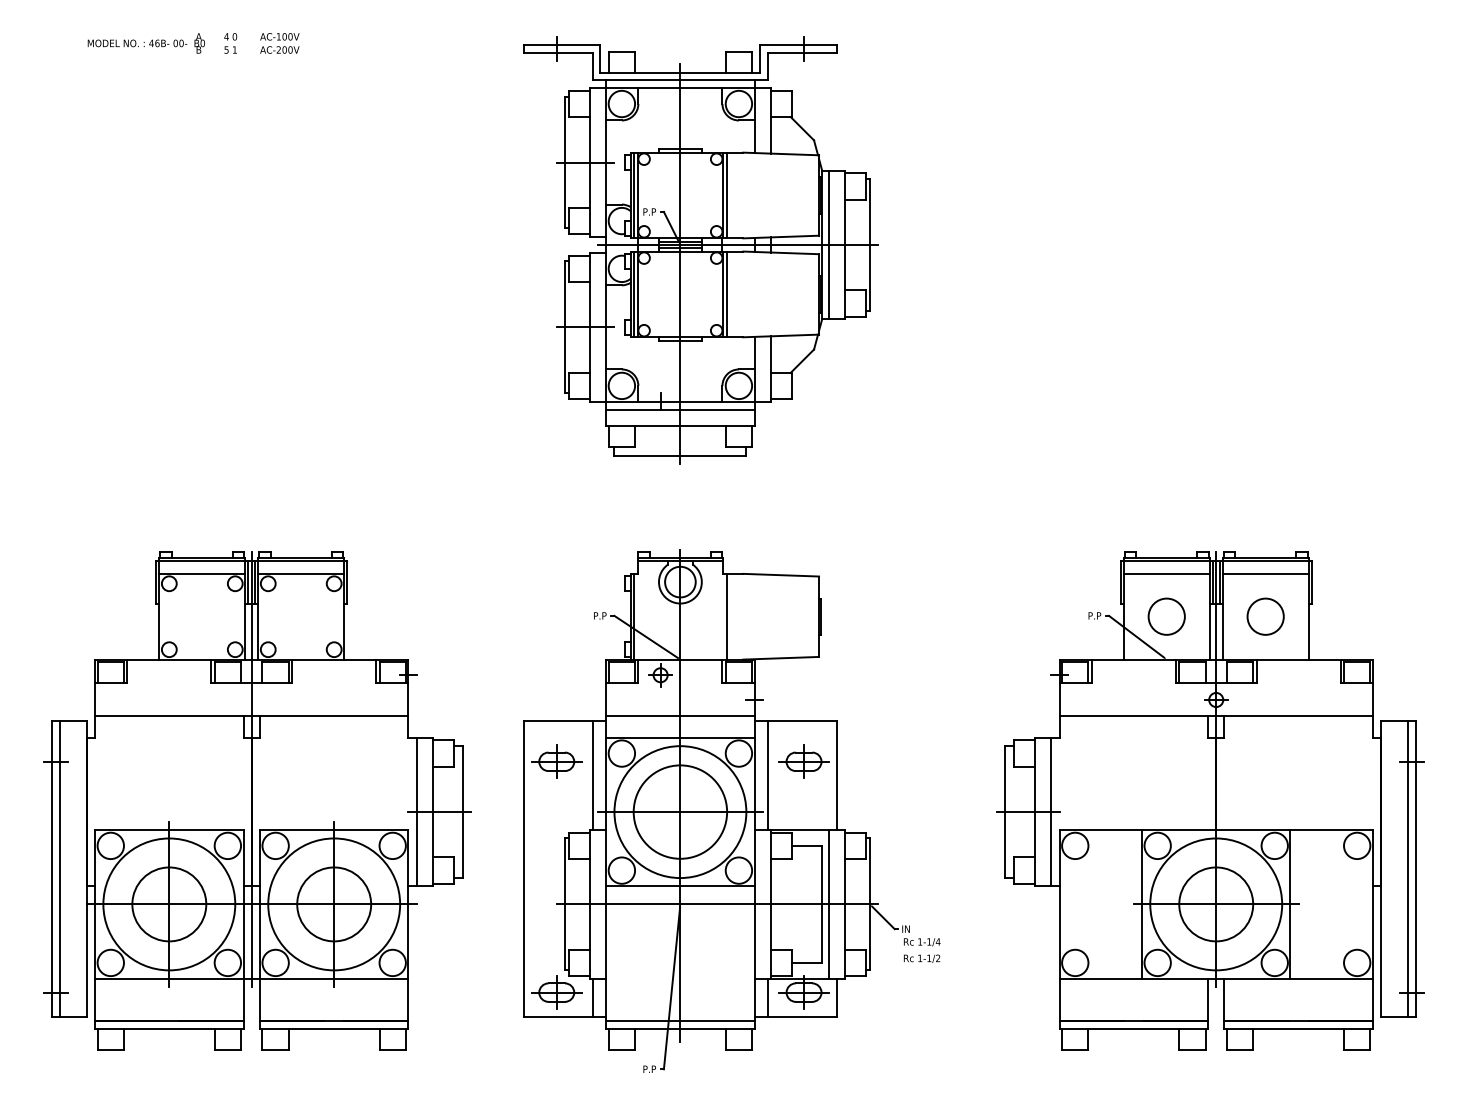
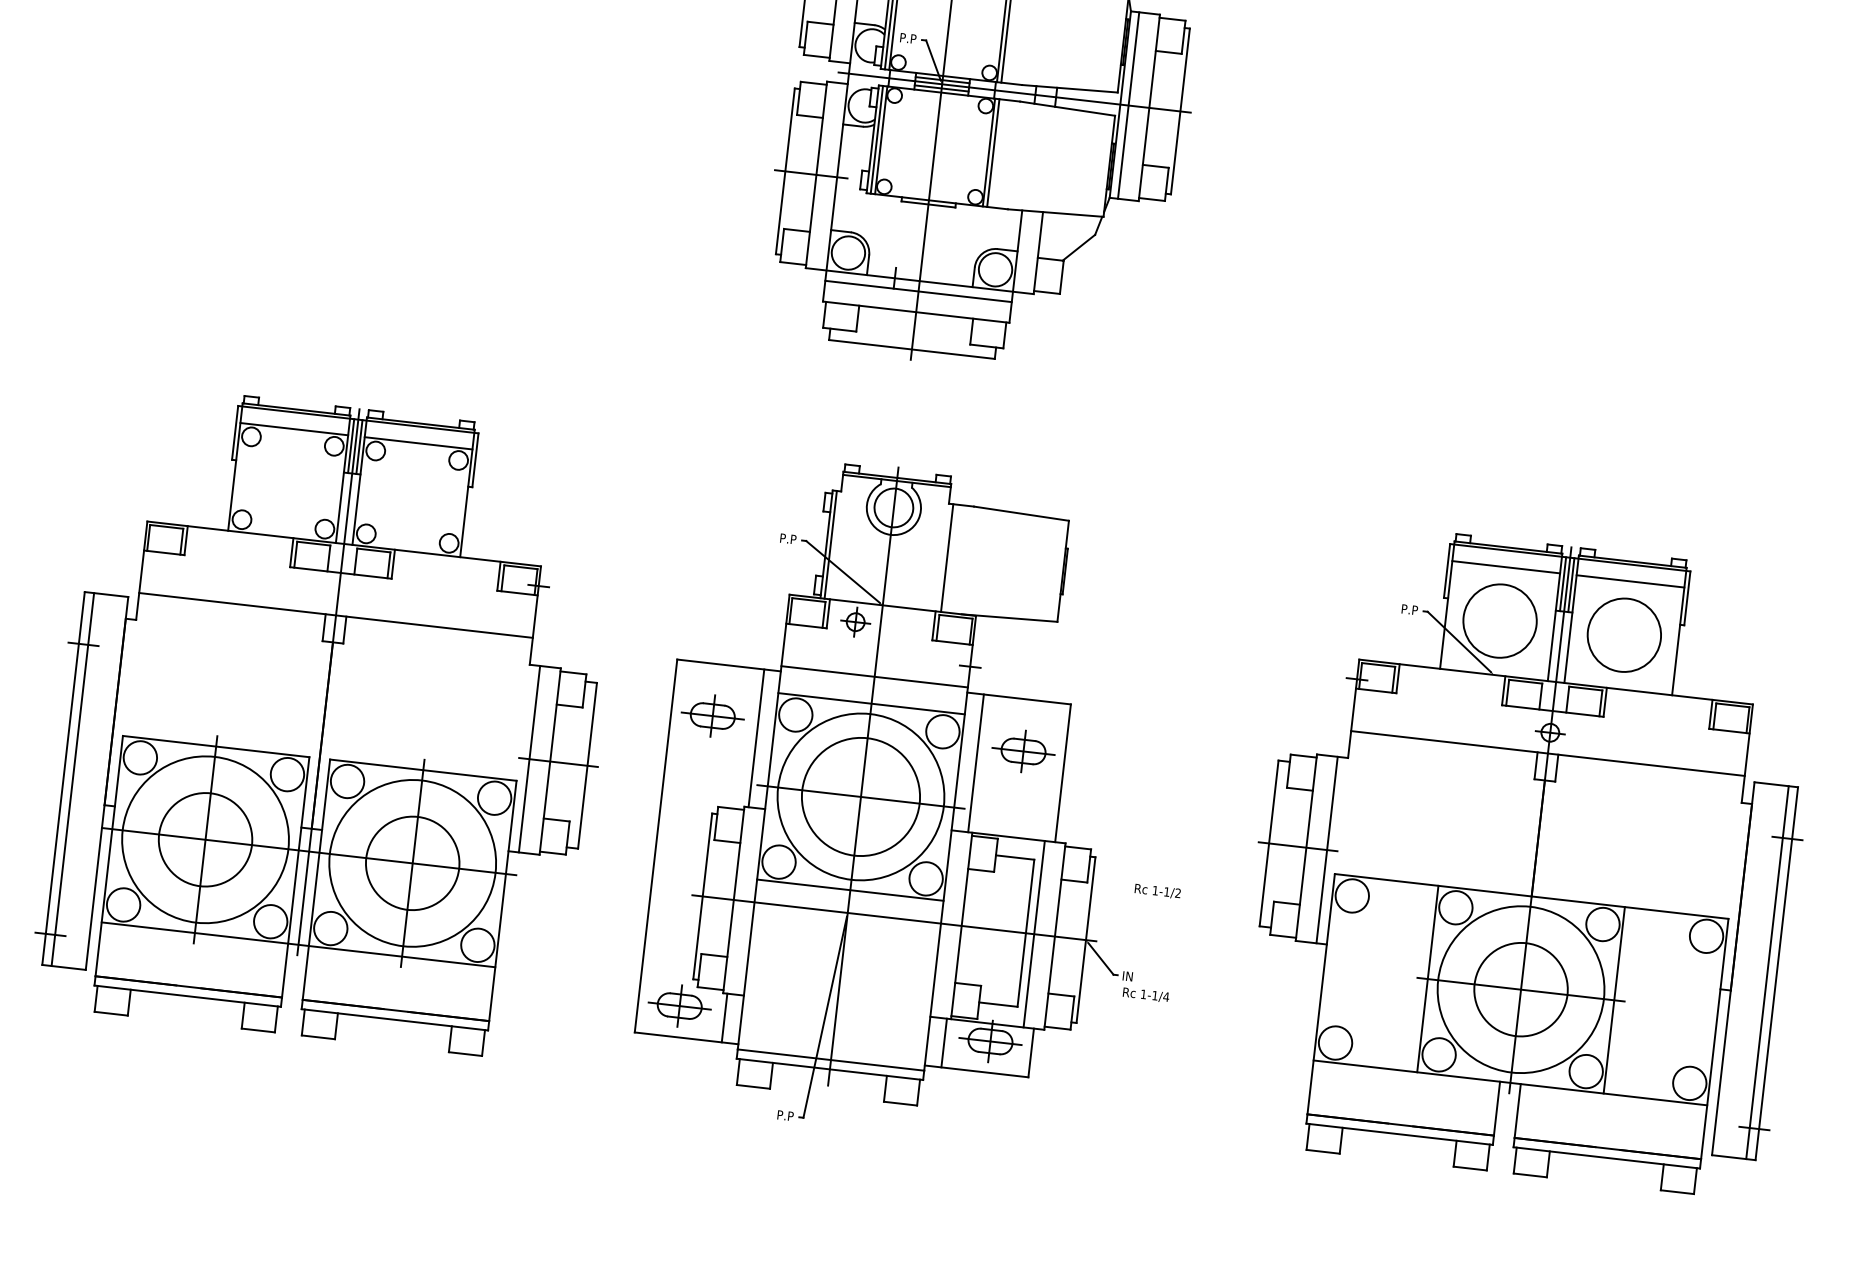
circle: (1166, 616) -> (1499, 620), size x1.6
circle: (1265, 616) -> (1624, 634), size x1.6
text: (922, 958) -> (1158, 891), moved

